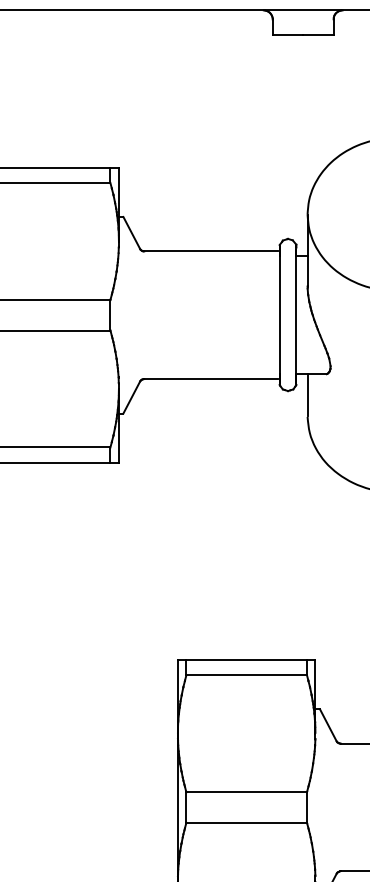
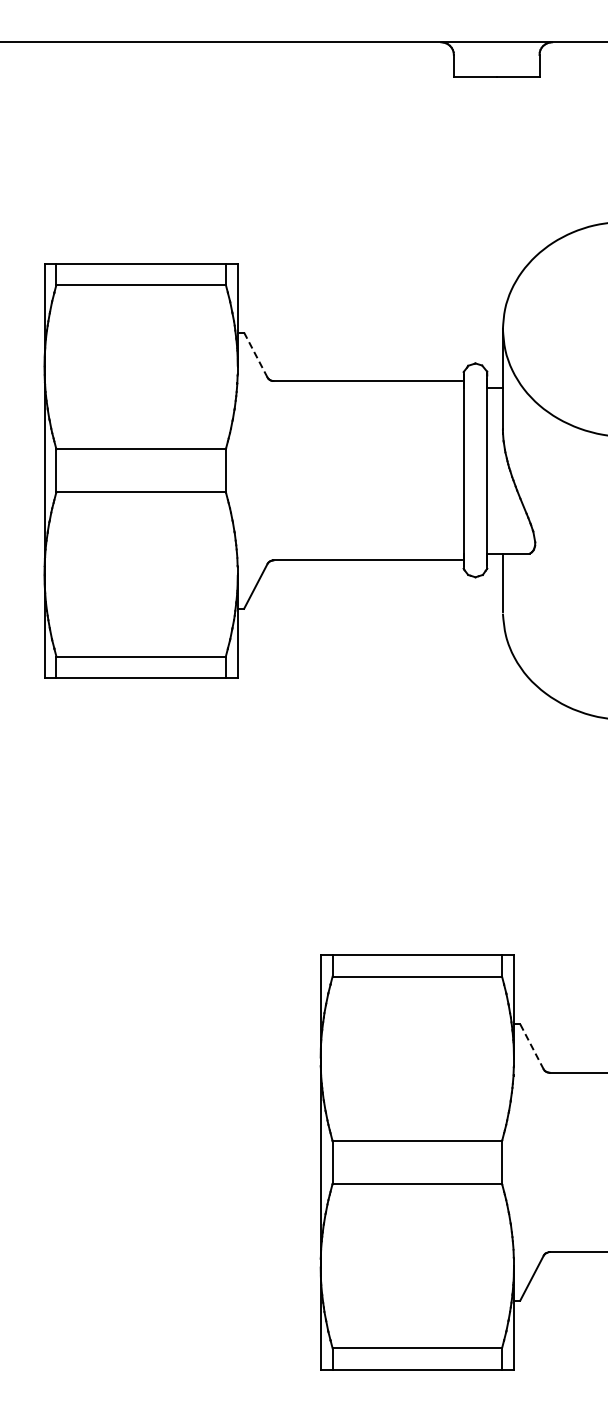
line: (131, 232) -> (255, 354), solid -> dashed
line: (328, 725) -> (532, 1047), solid -> dashed

